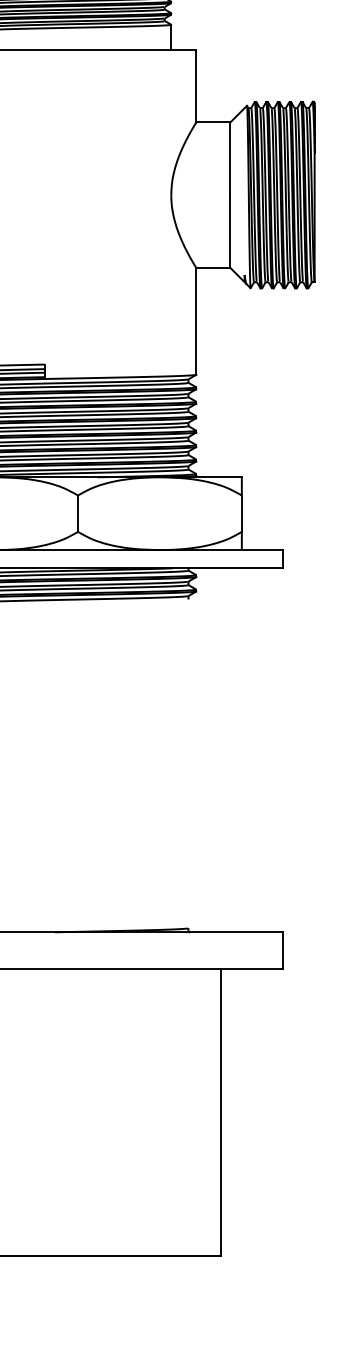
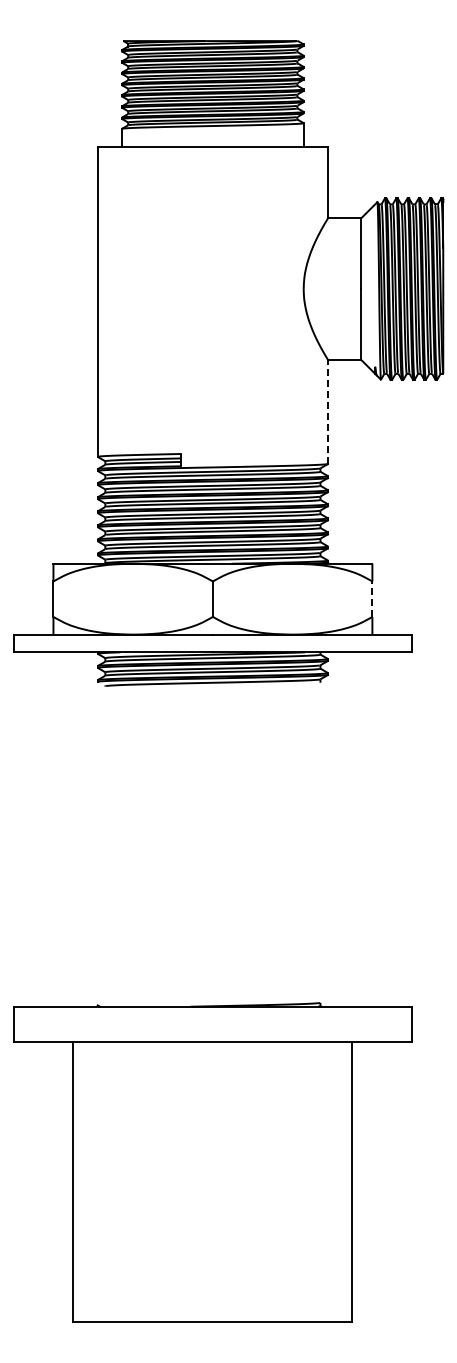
line: (196, 320) -> (328, 411), solid -> dashed
line: (241, 514) -> (372, 599), solid -> dashed

